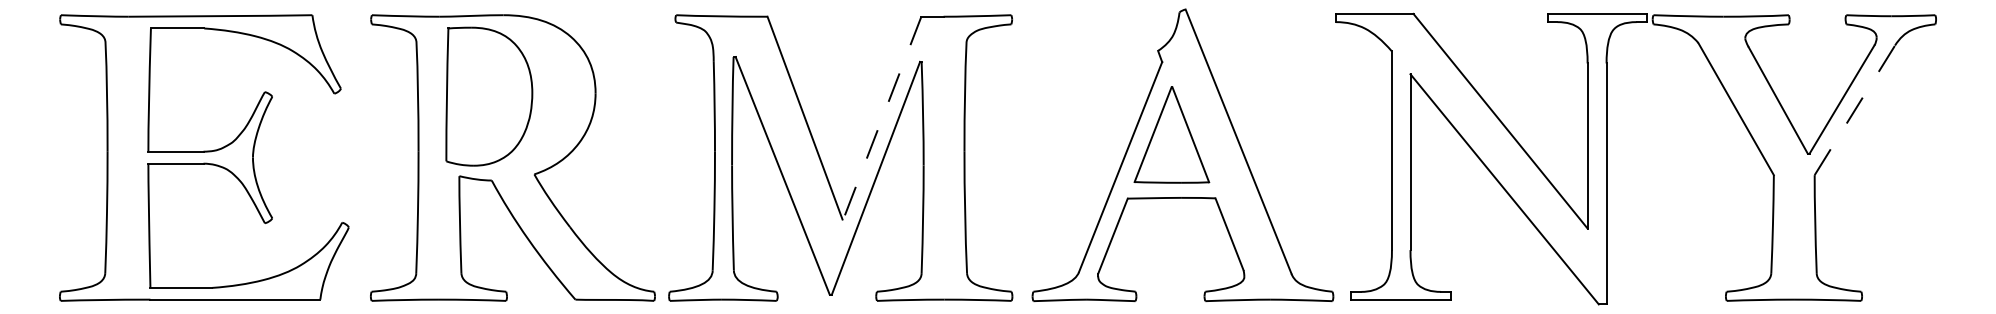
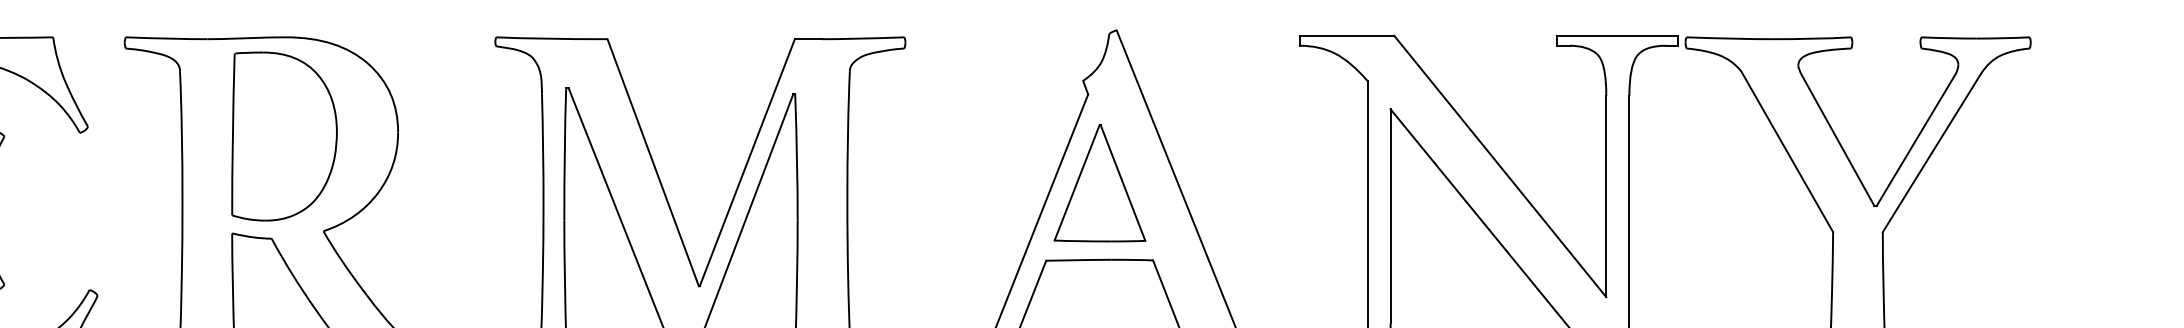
part: (489, 96) -> (284, 136), moved
line: (1855, 109) -> (1932, 152), dashed -> solid
line: (882, 118) -> (747, 163), dashed -> solid

